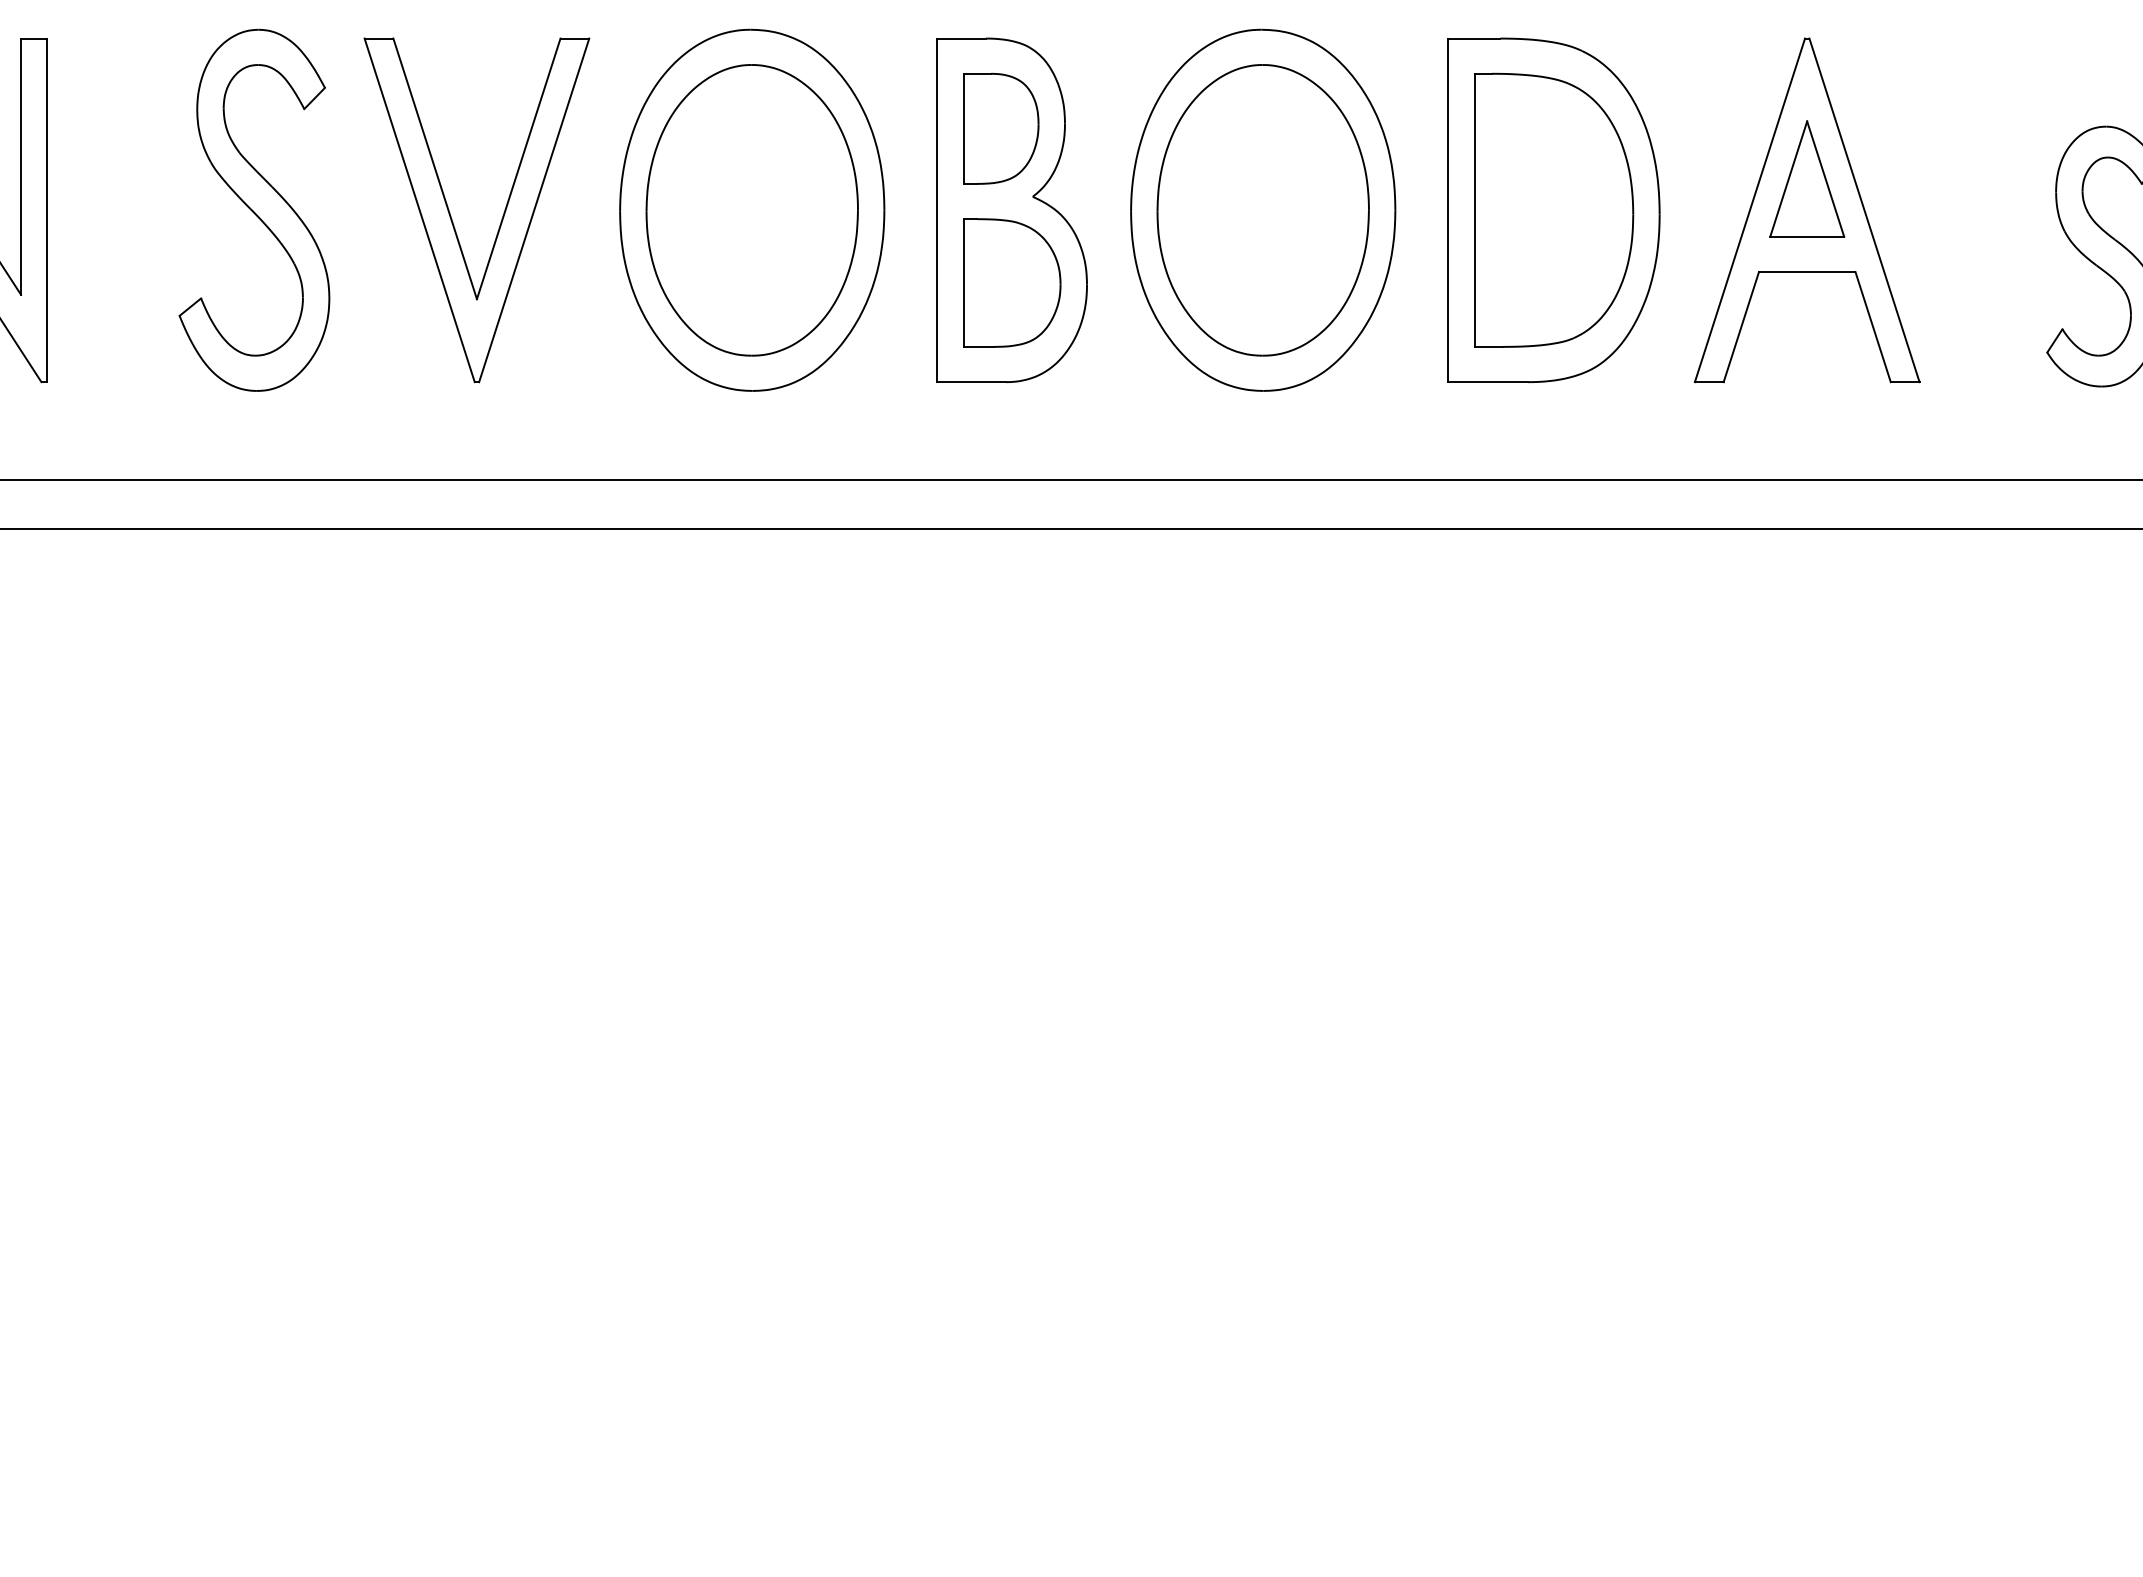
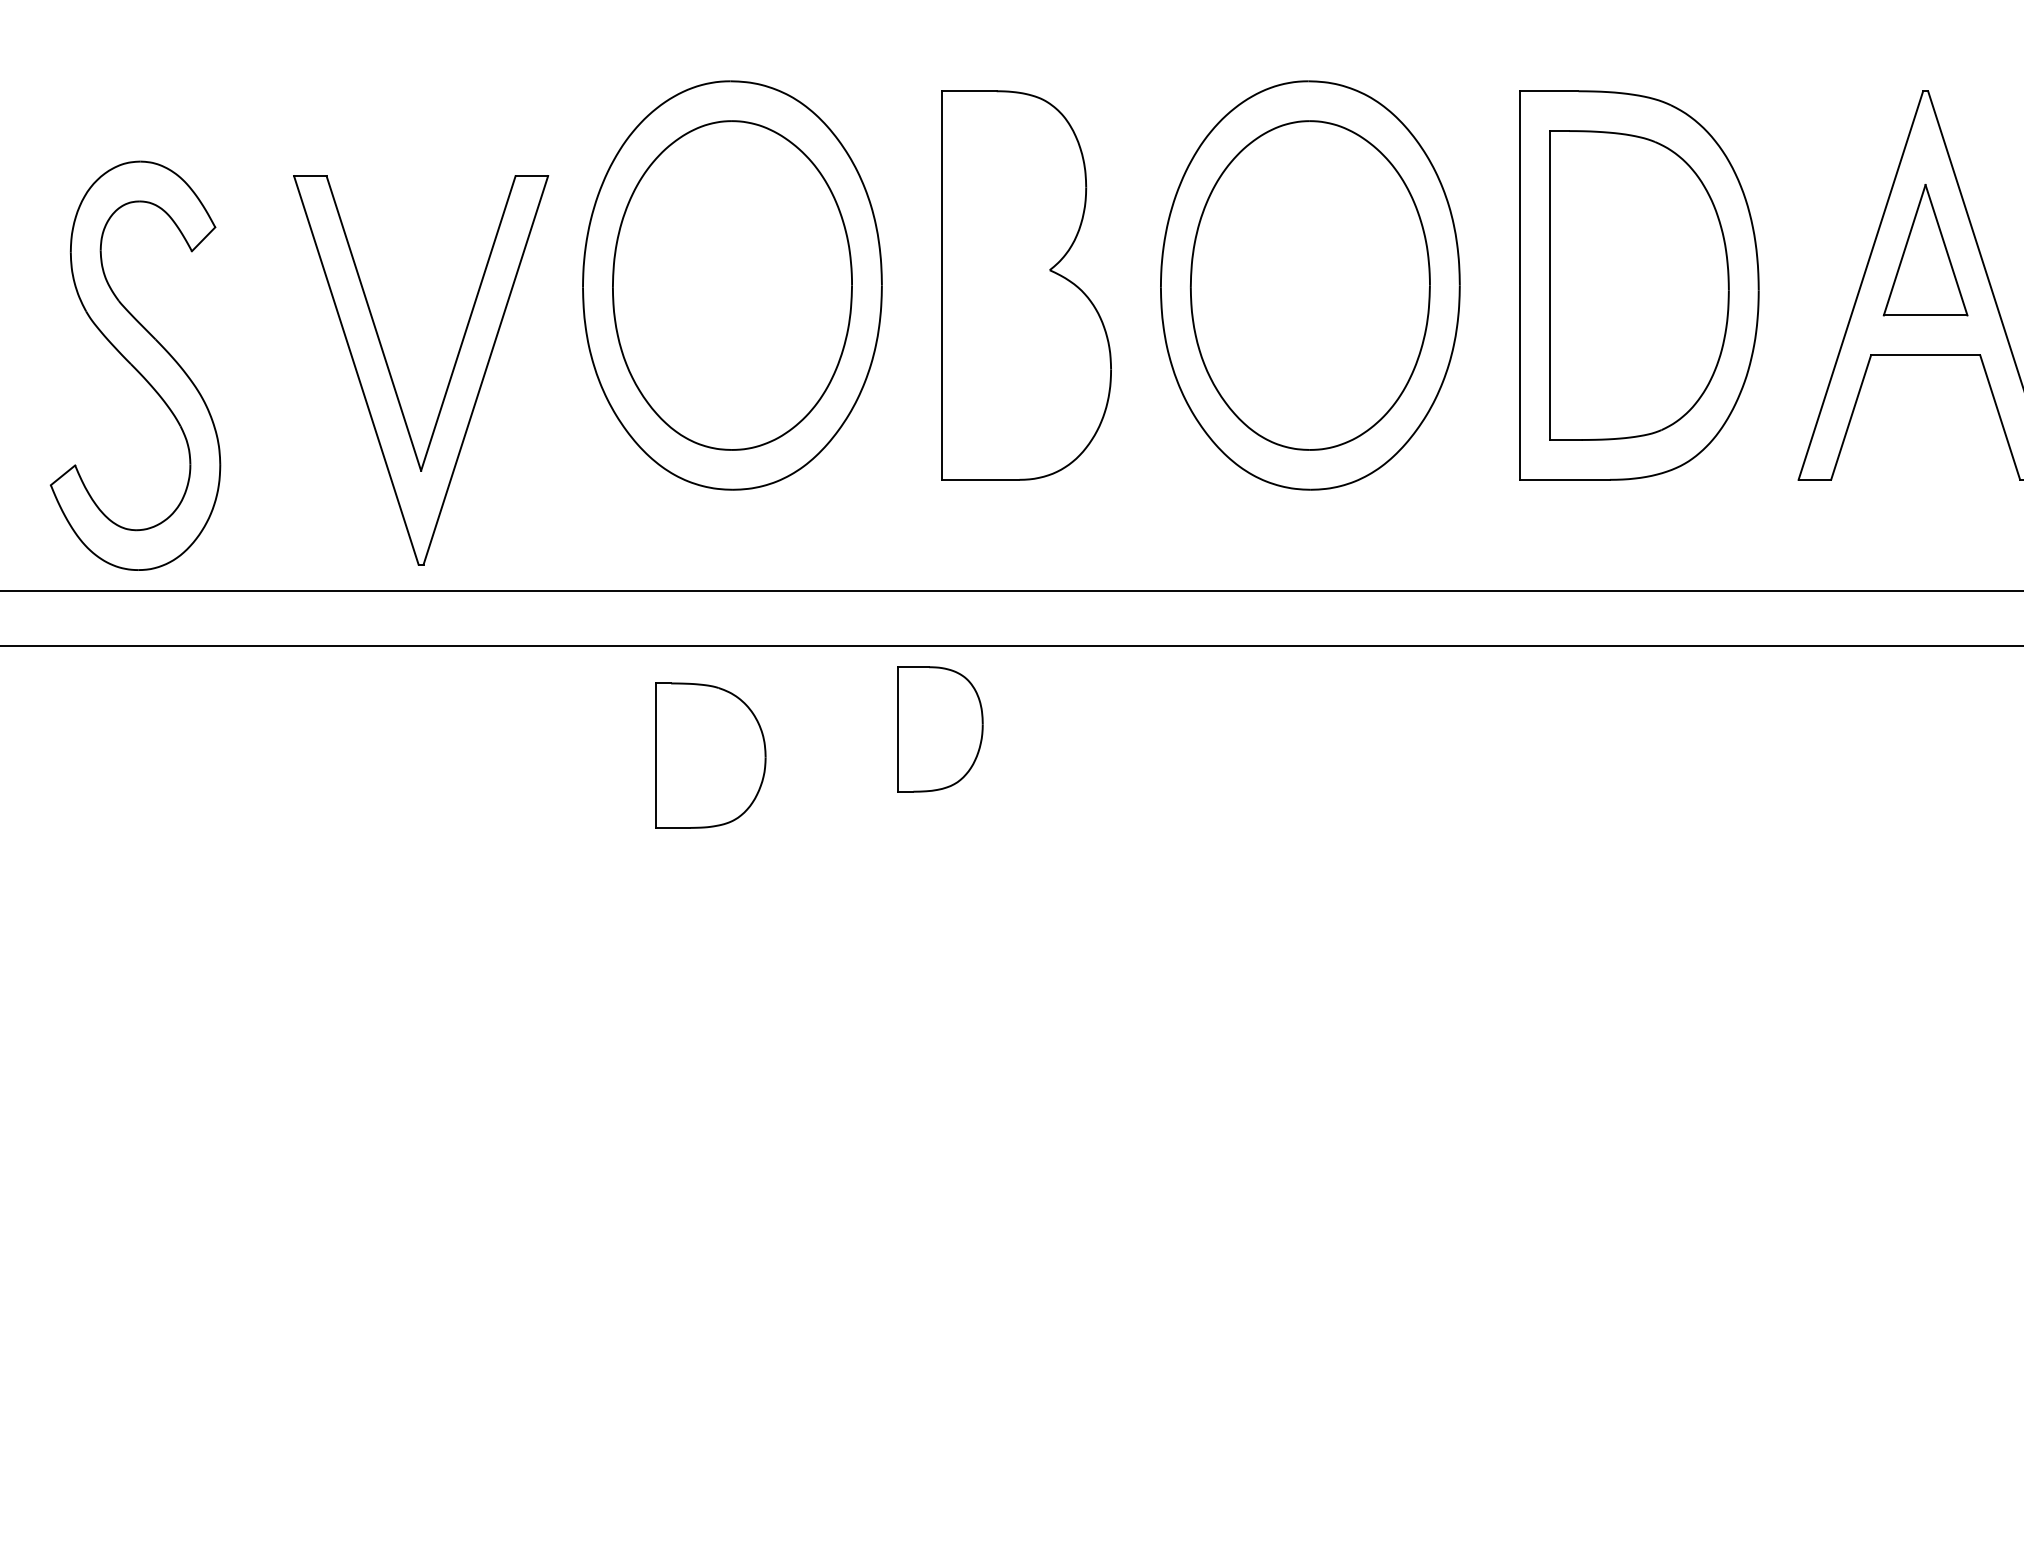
part: (1001, 128) -> (940, 729), moved
part: (254, 209) -> (135, 364), moved
part: (451, 215) -> (392, 376), moved
part: (1012, 282) -> (711, 755), moved

